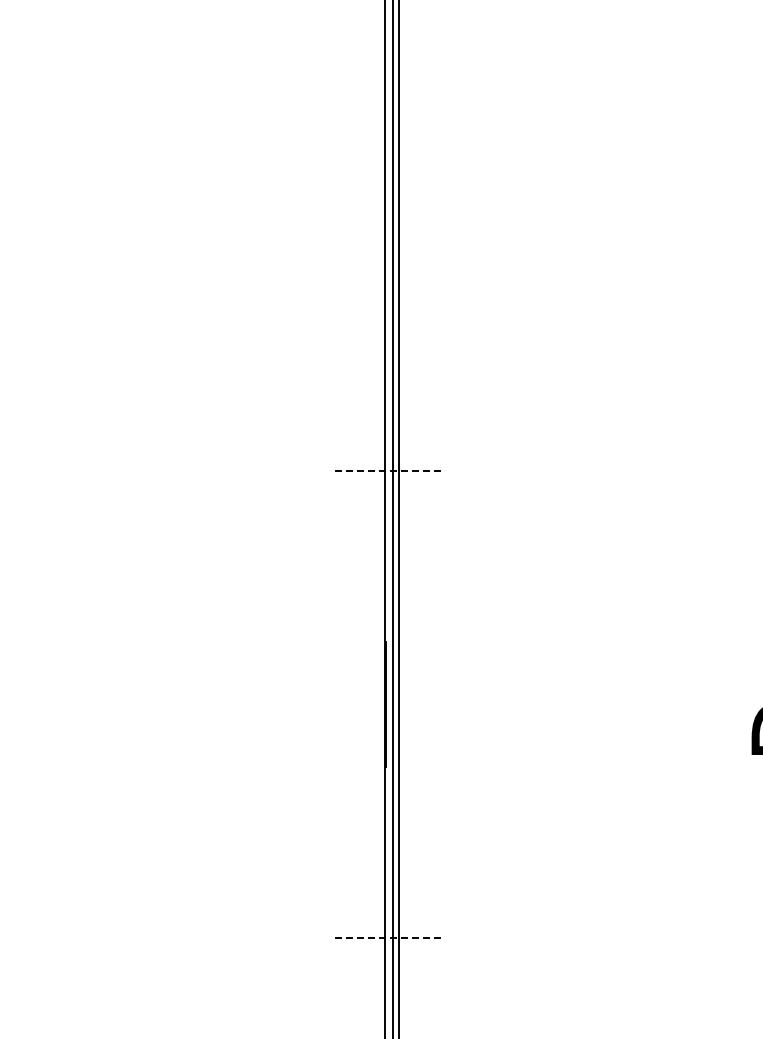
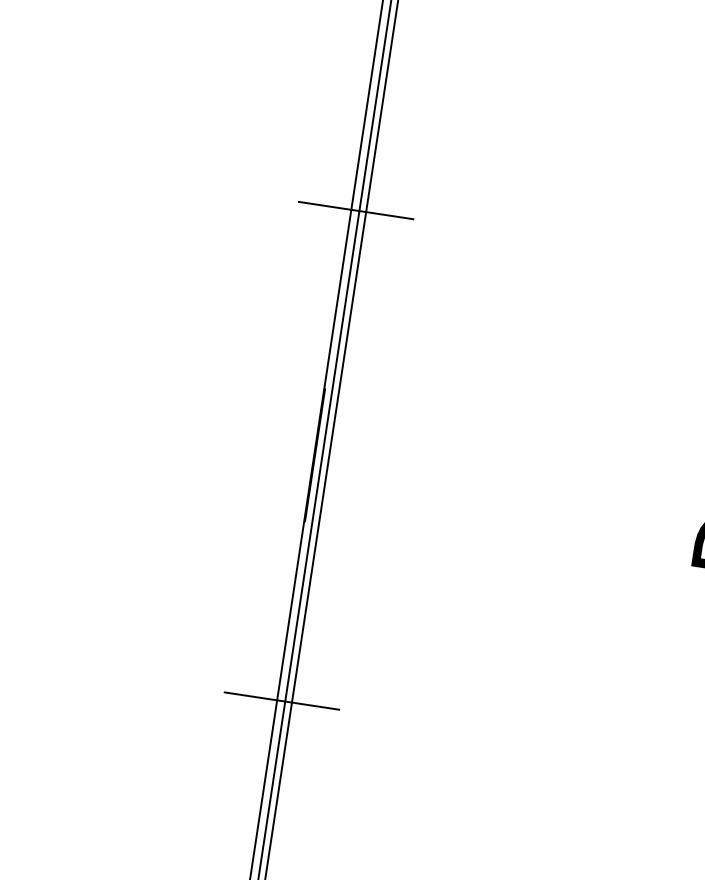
line: (390, 471) -> (356, 211), dashed -> solid
line: (390, 938) -> (282, 701), dashed -> solid

